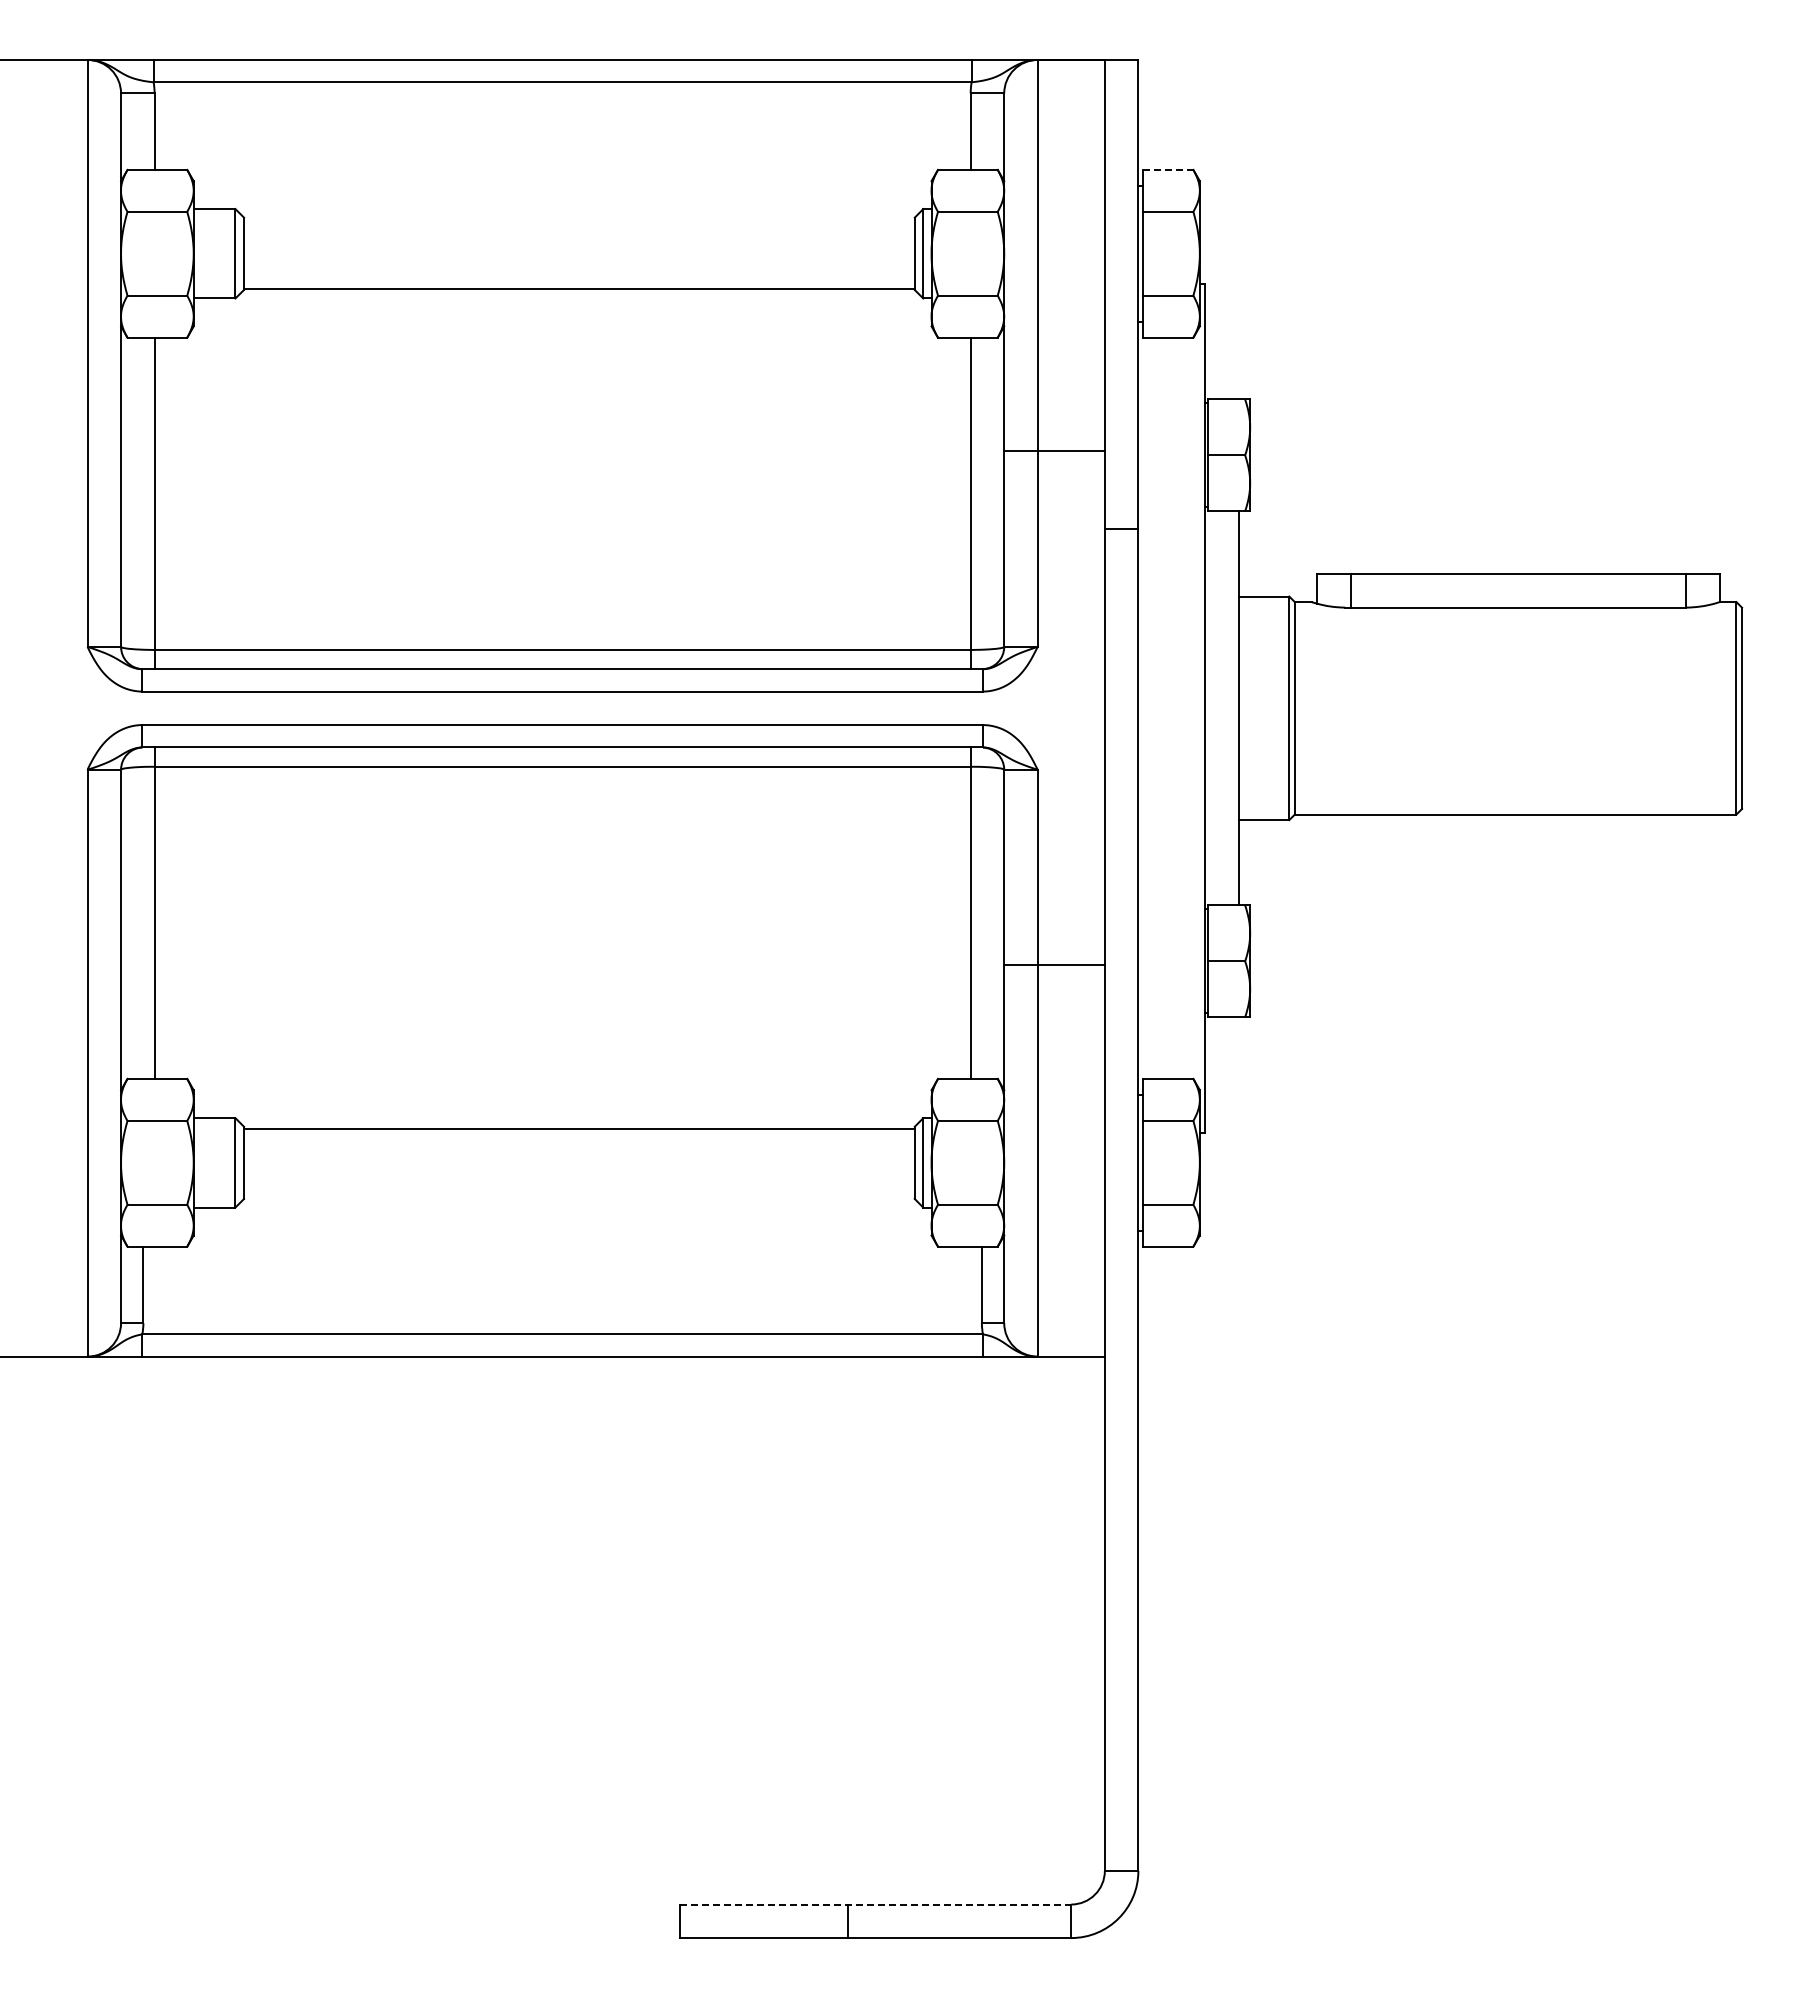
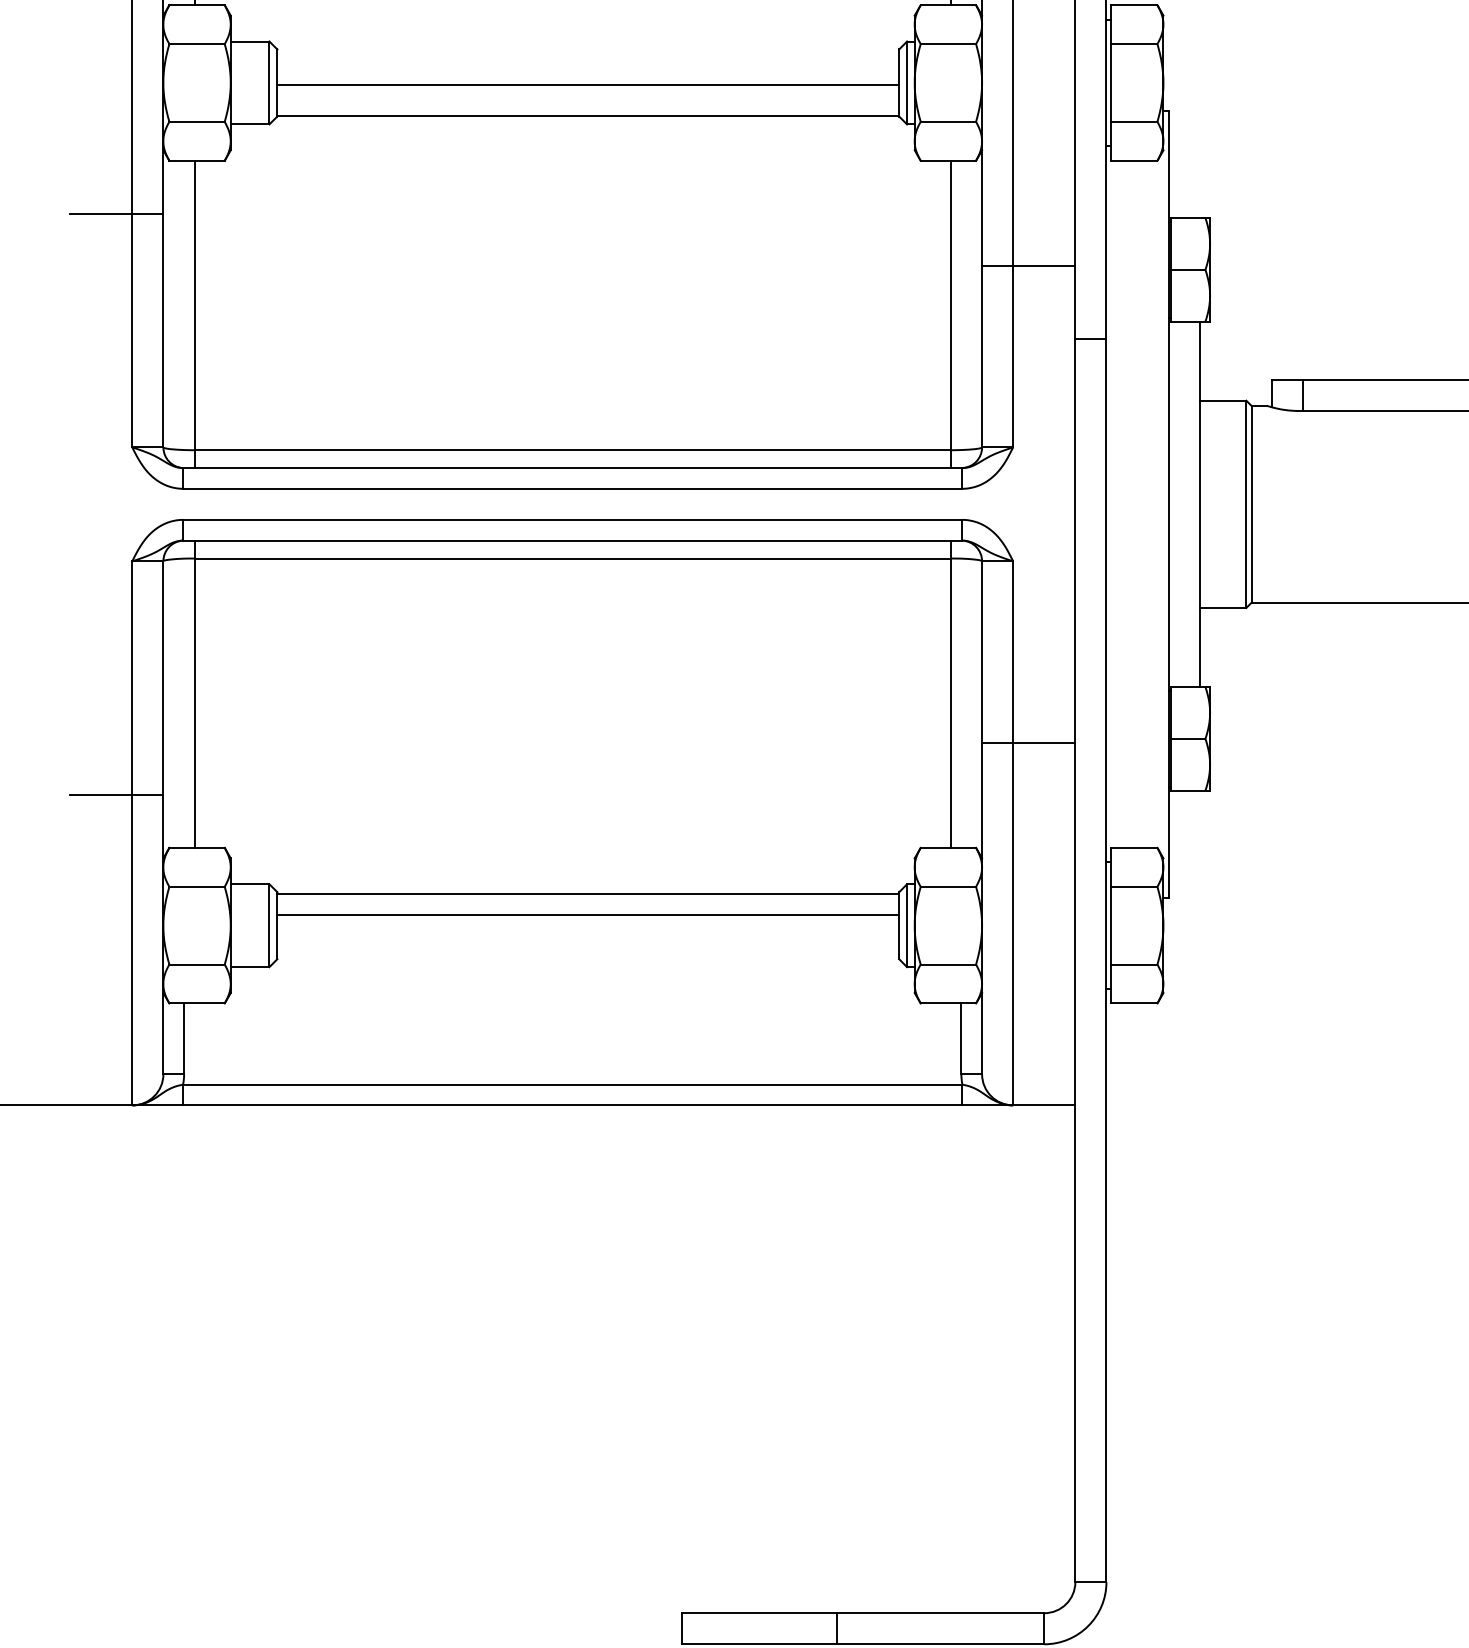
line: (1168, 169) -> (1134, 4), dashed -> solid
line: (579, 255) -> (588, 84), added
line: (70, 395) -> (116, 214), added
line: (70, 1021) -> (116, 794), added
line: (579, 1151) -> (588, 915), added
line: (875, 1904) -> (862, 1613), dashed -> solid

